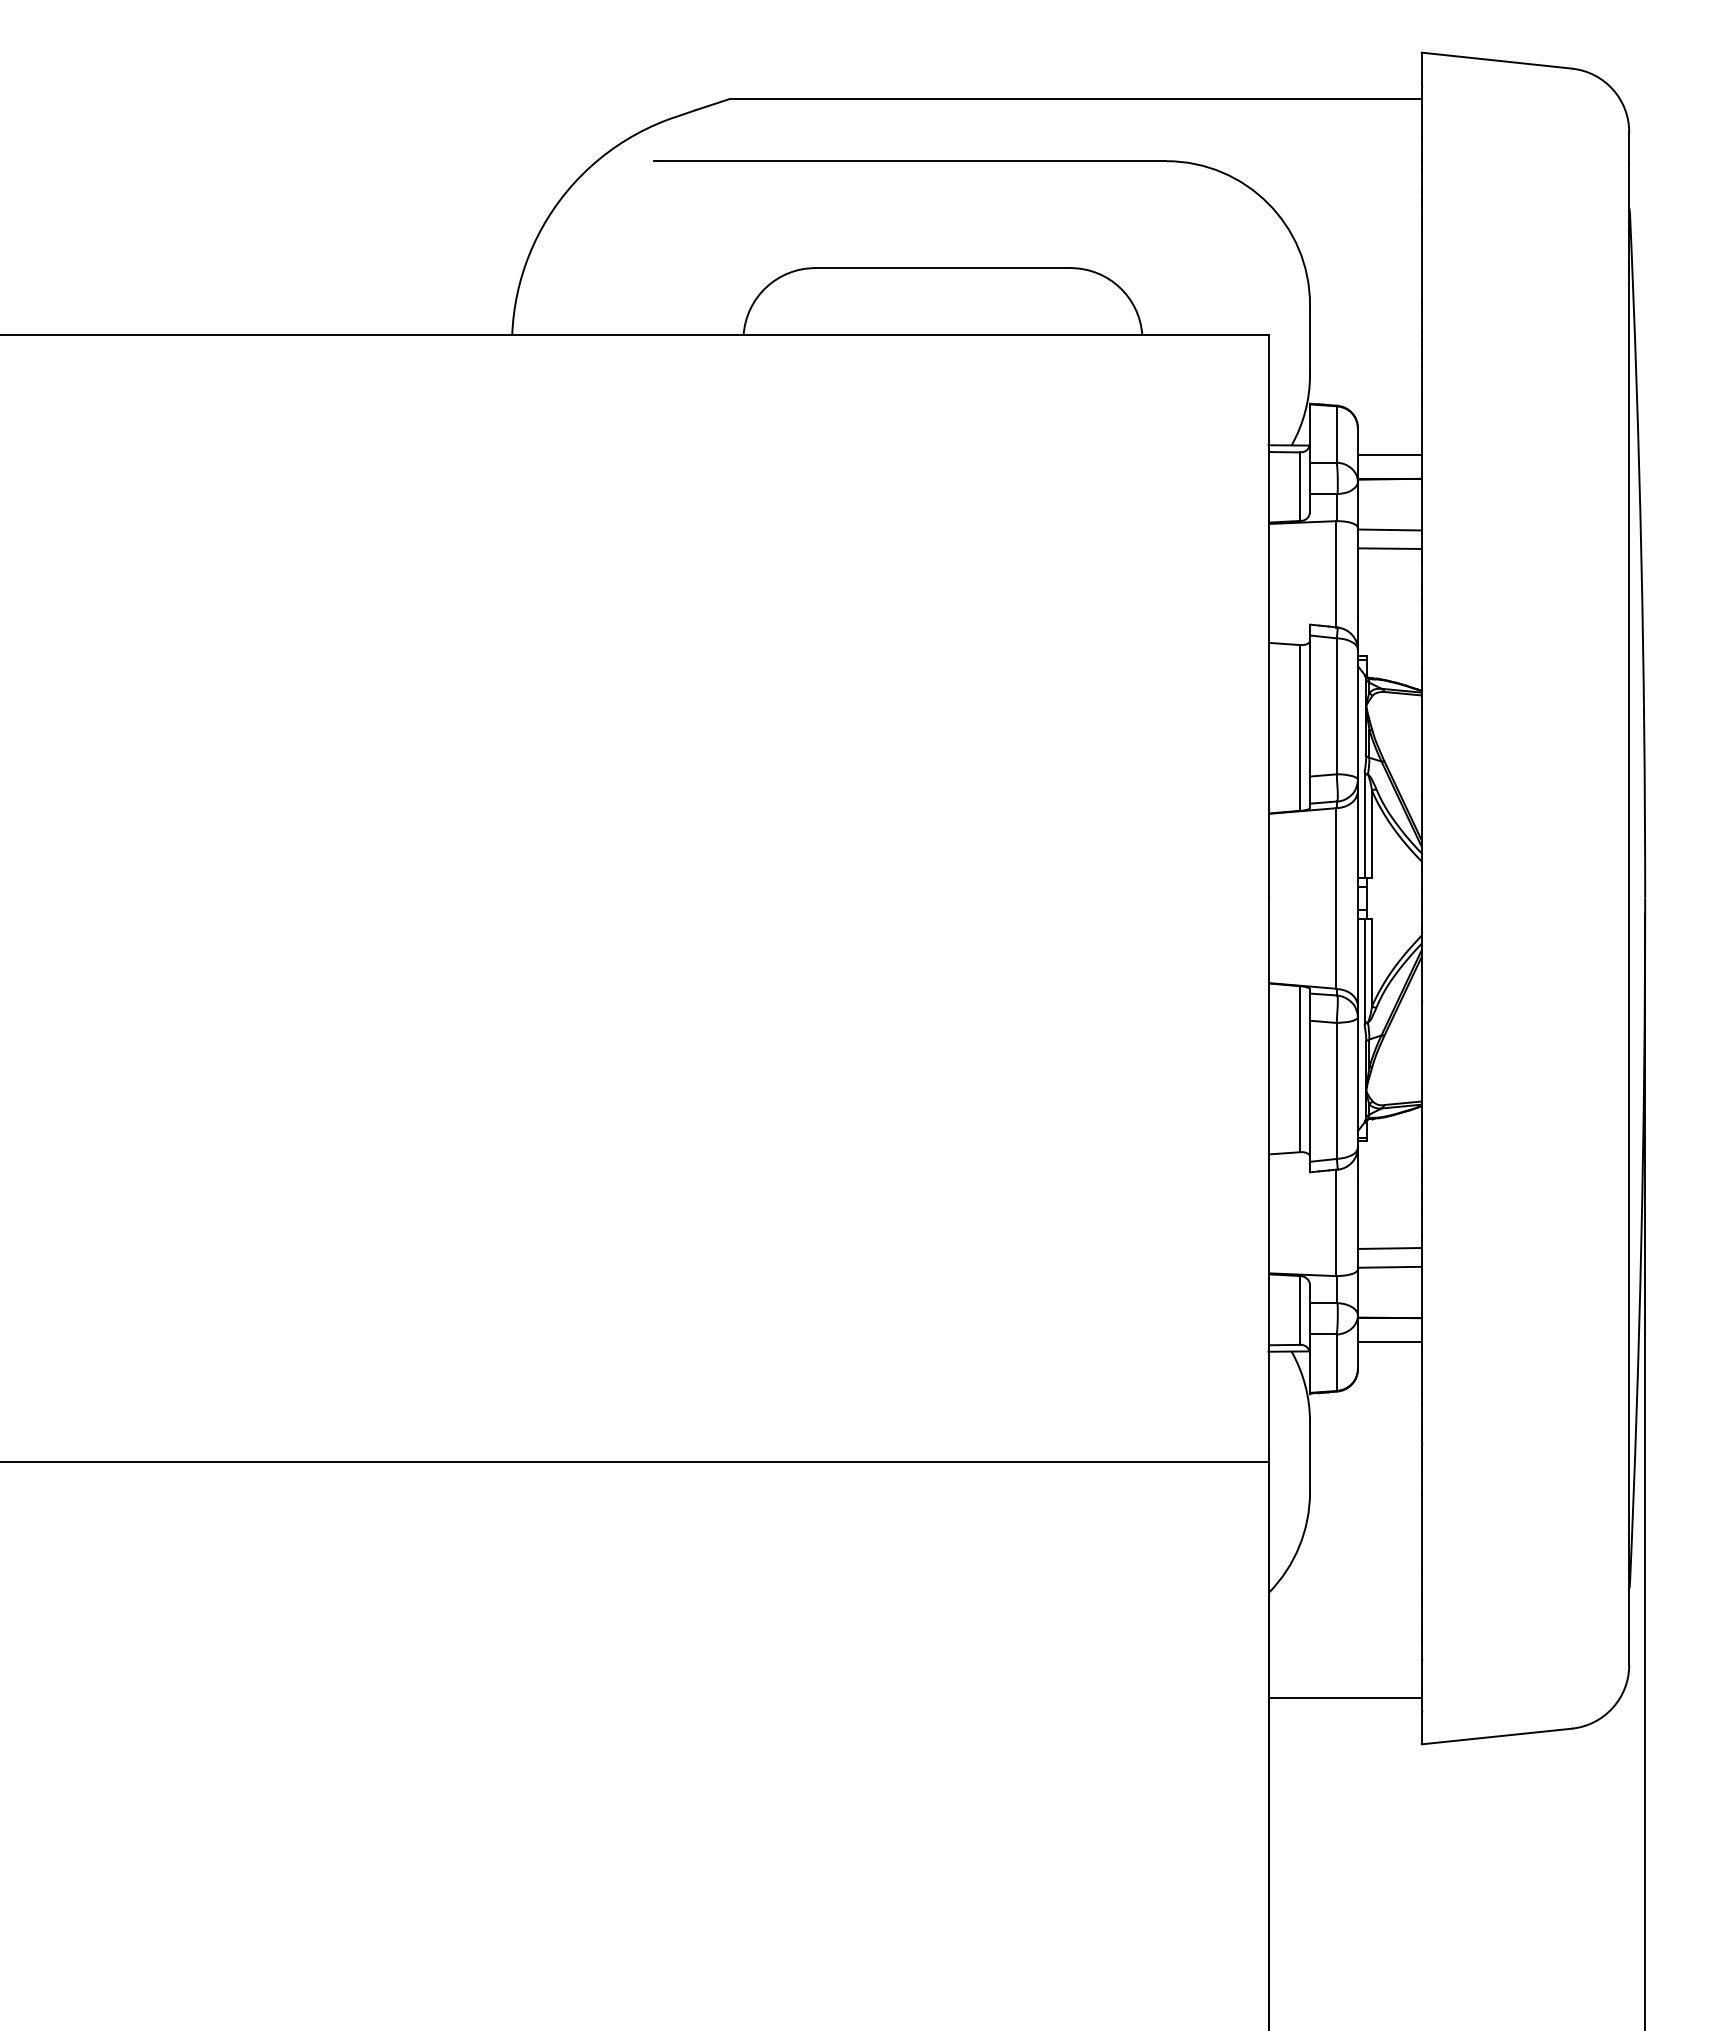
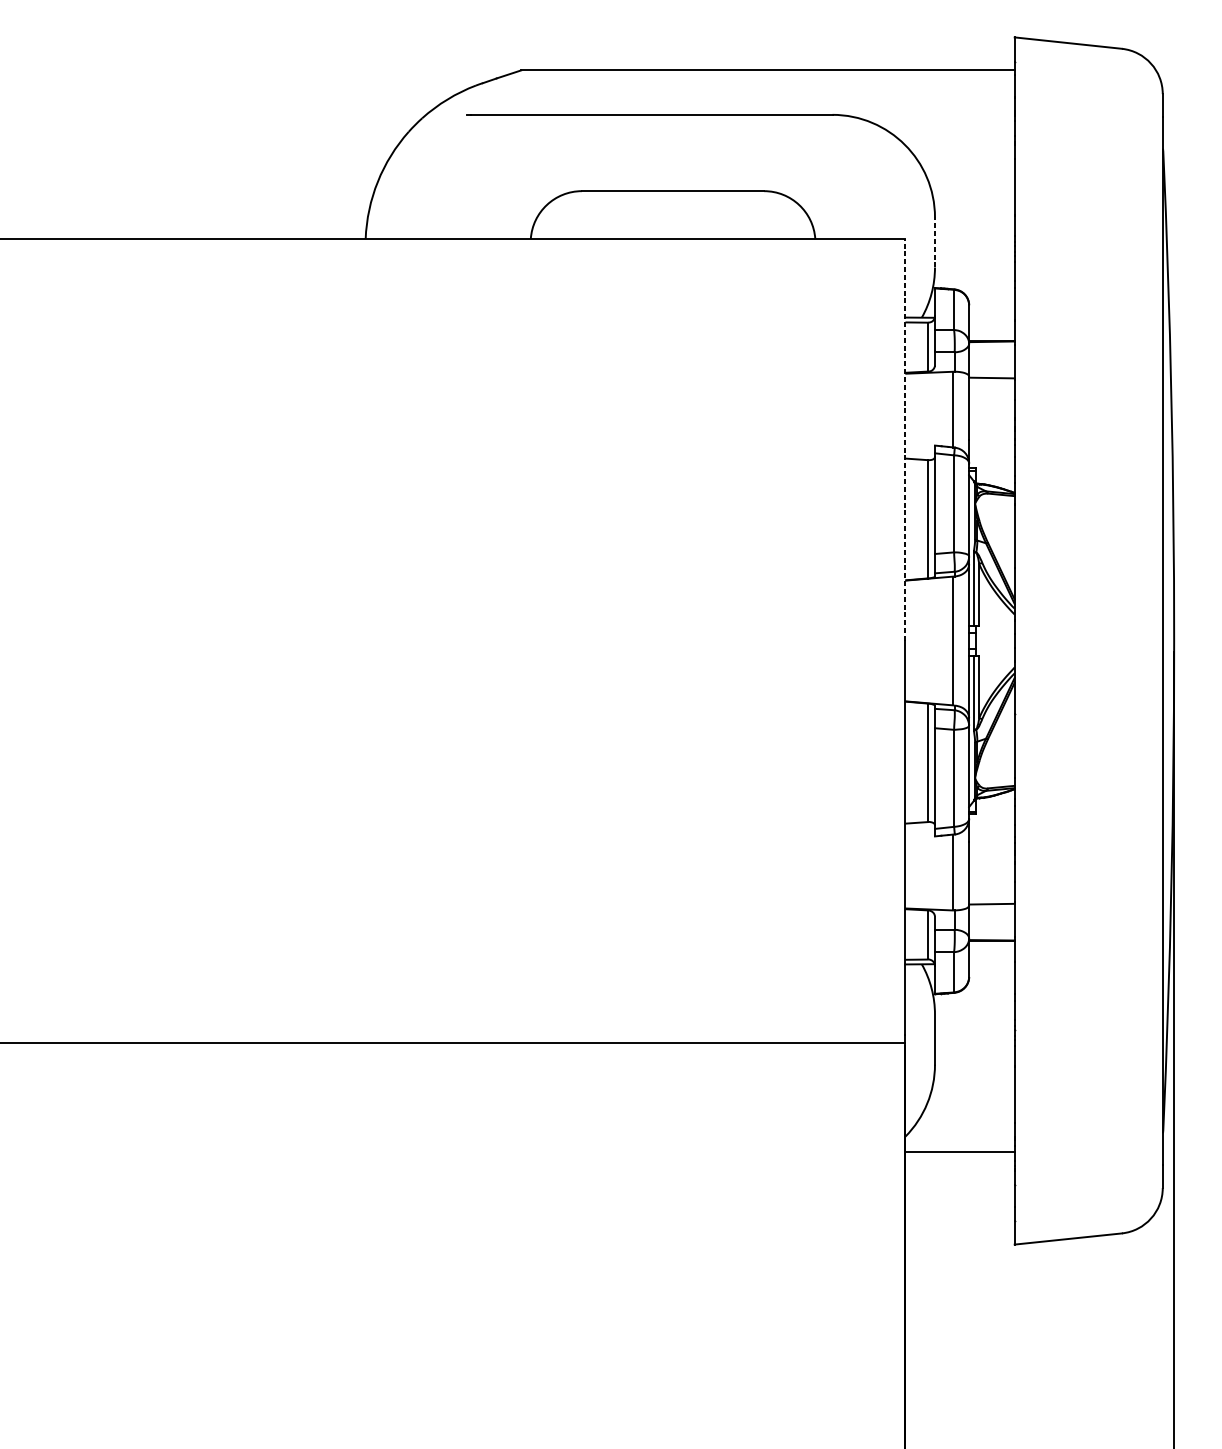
line: (1310, 339) -> (935, 242), solid -> dashed
line: (1389, 454) -> (991, 324), removed
line: (1389, 548) -> (991, 391), removed
line: (1268, 616) -> (905, 439), solid -> dashed
line: (1389, 1248) -> (991, 890), removed
line: (1389, 1342) -> (991, 957), removed
line: (1344, 1698) -> (959, 1151), moved

